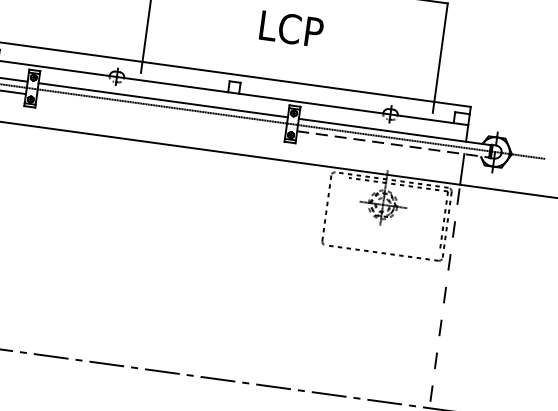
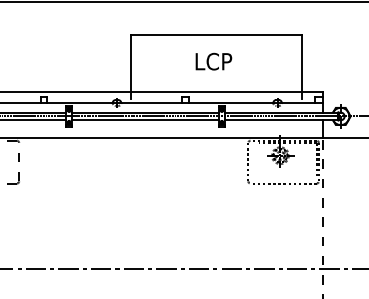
line: (161, 113) -> (145, 120), added
line: (393, 145) -> (281, 120), dashed -> solid

